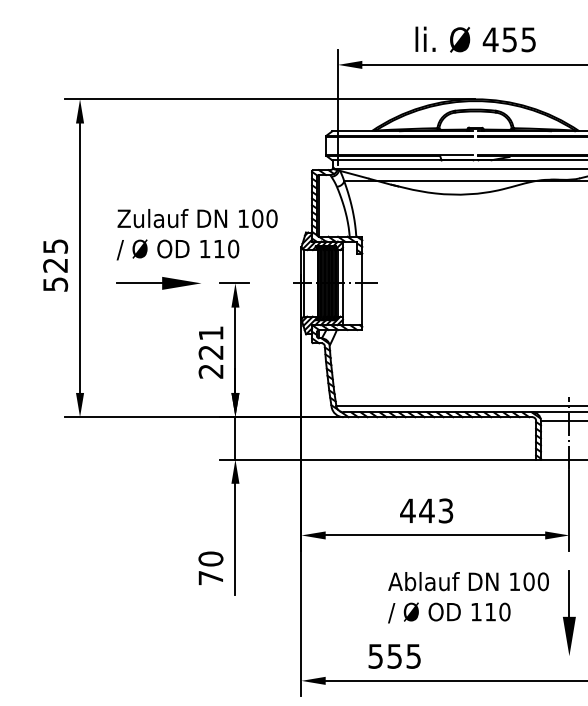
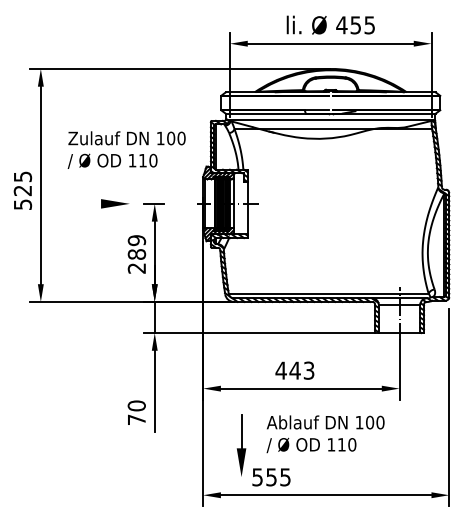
text: (196, 233) -> (126, 149), moved
line: (139, 282) -> (84, 203), removed
text: (210, 342) -> (136, 247), 221 -> 289
part: (569, 613) -> (241, 445), moved

